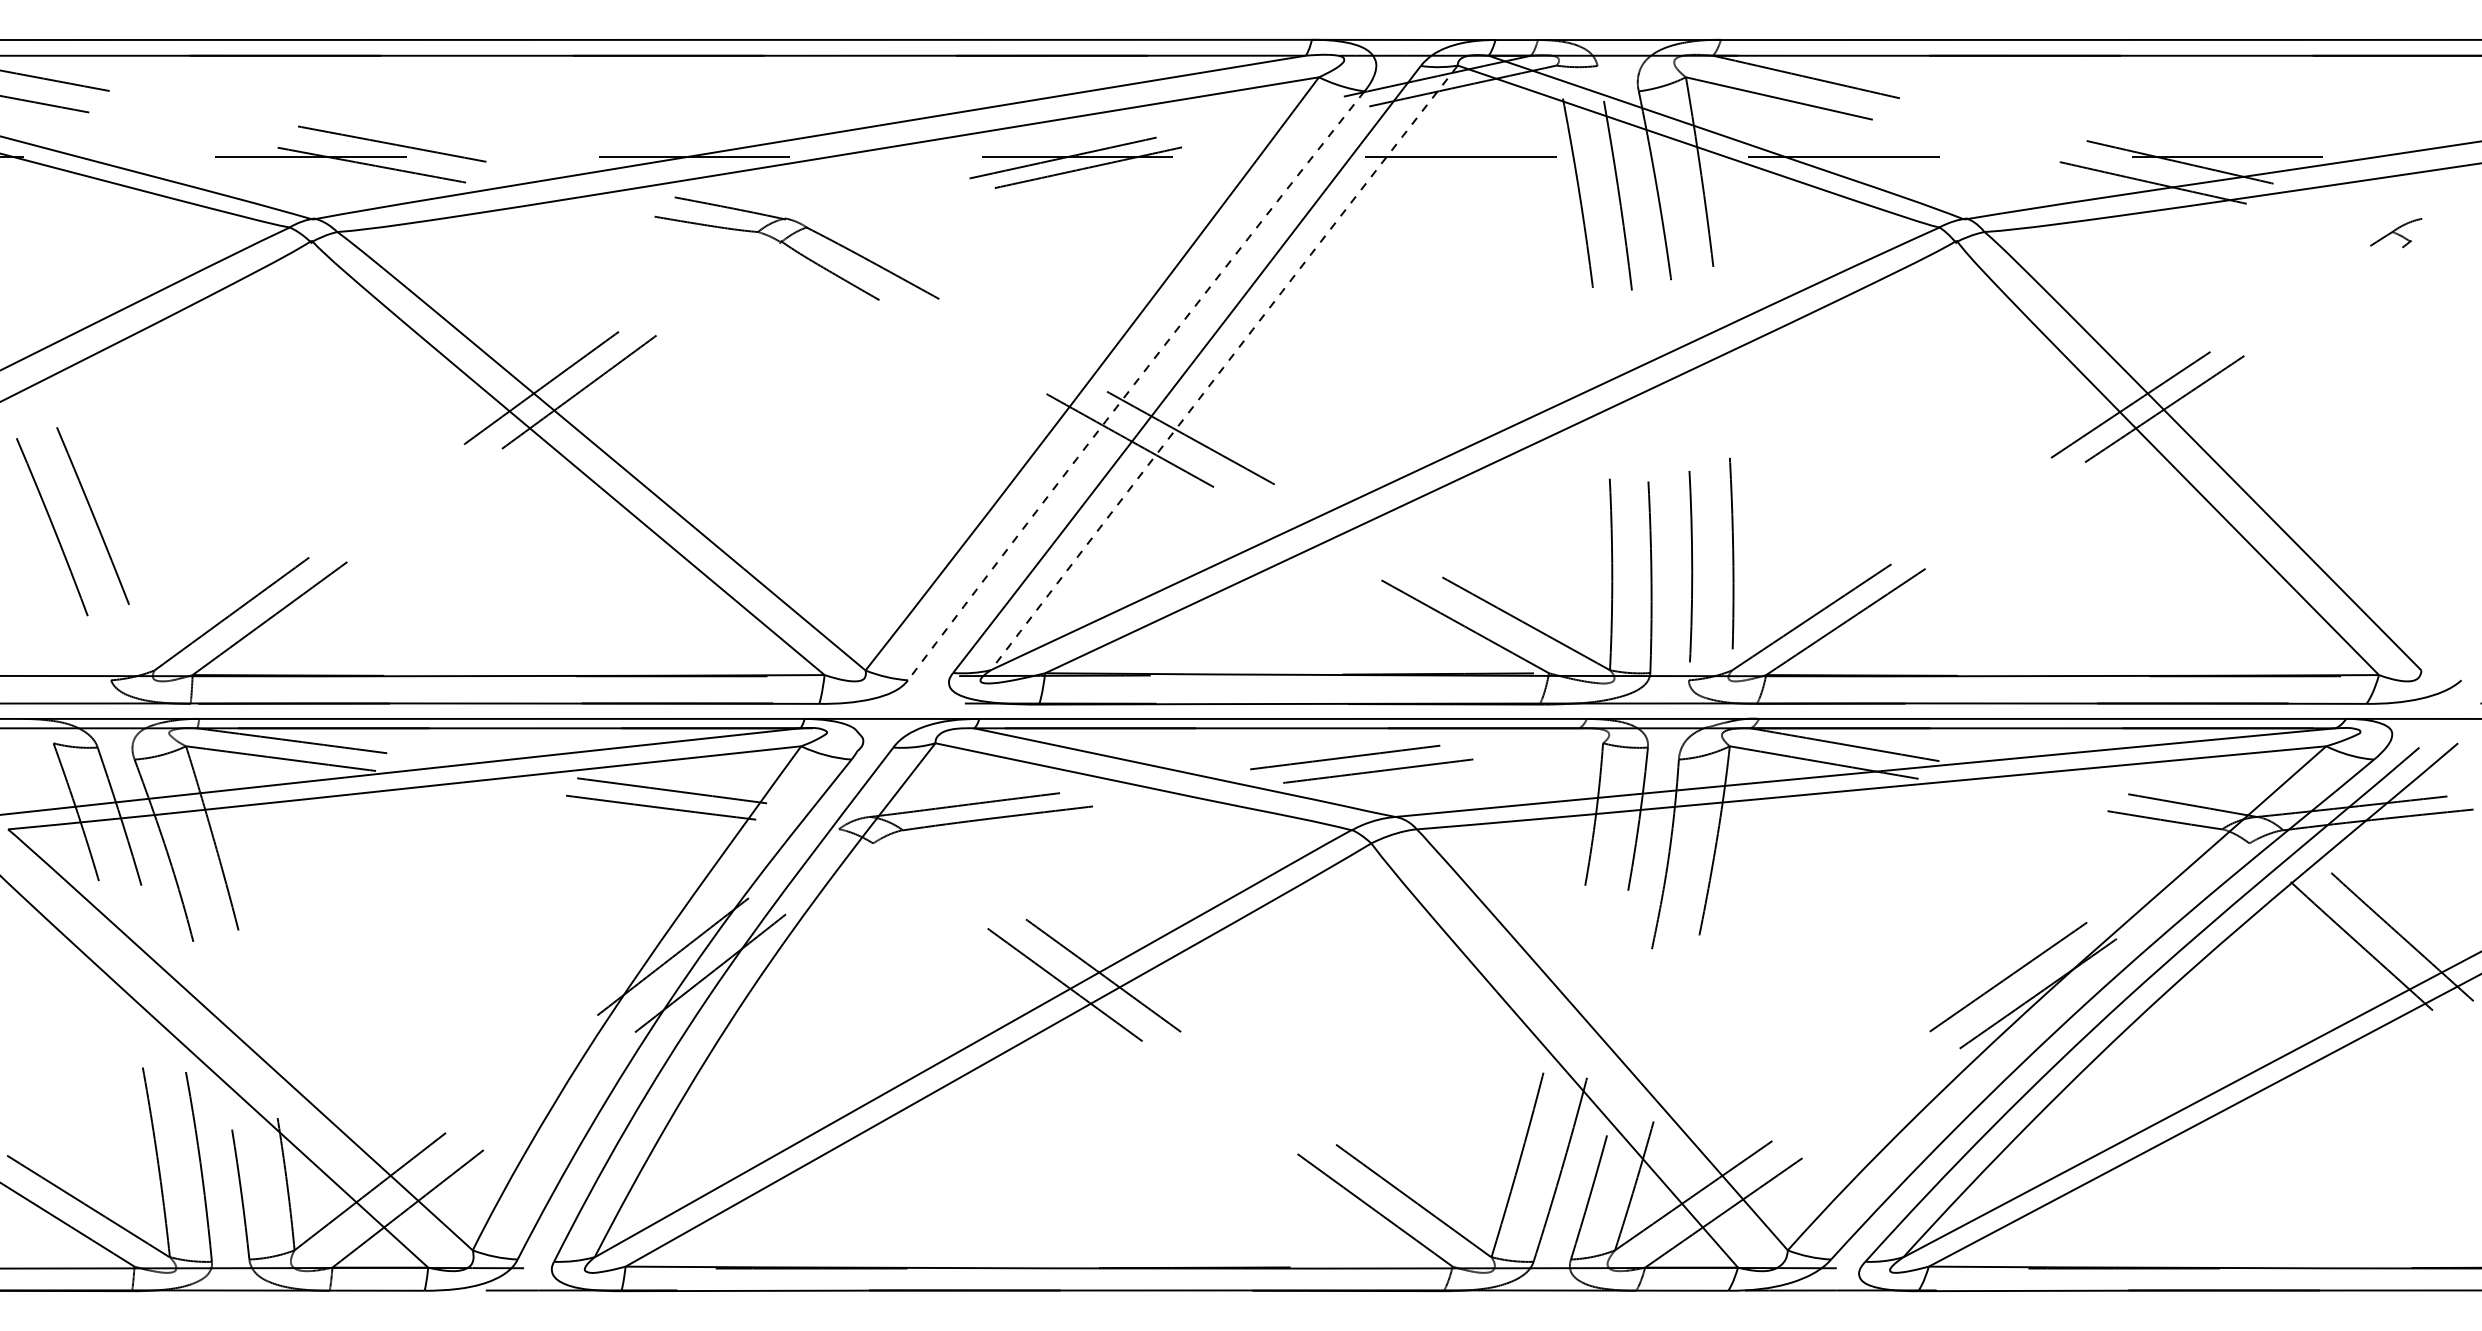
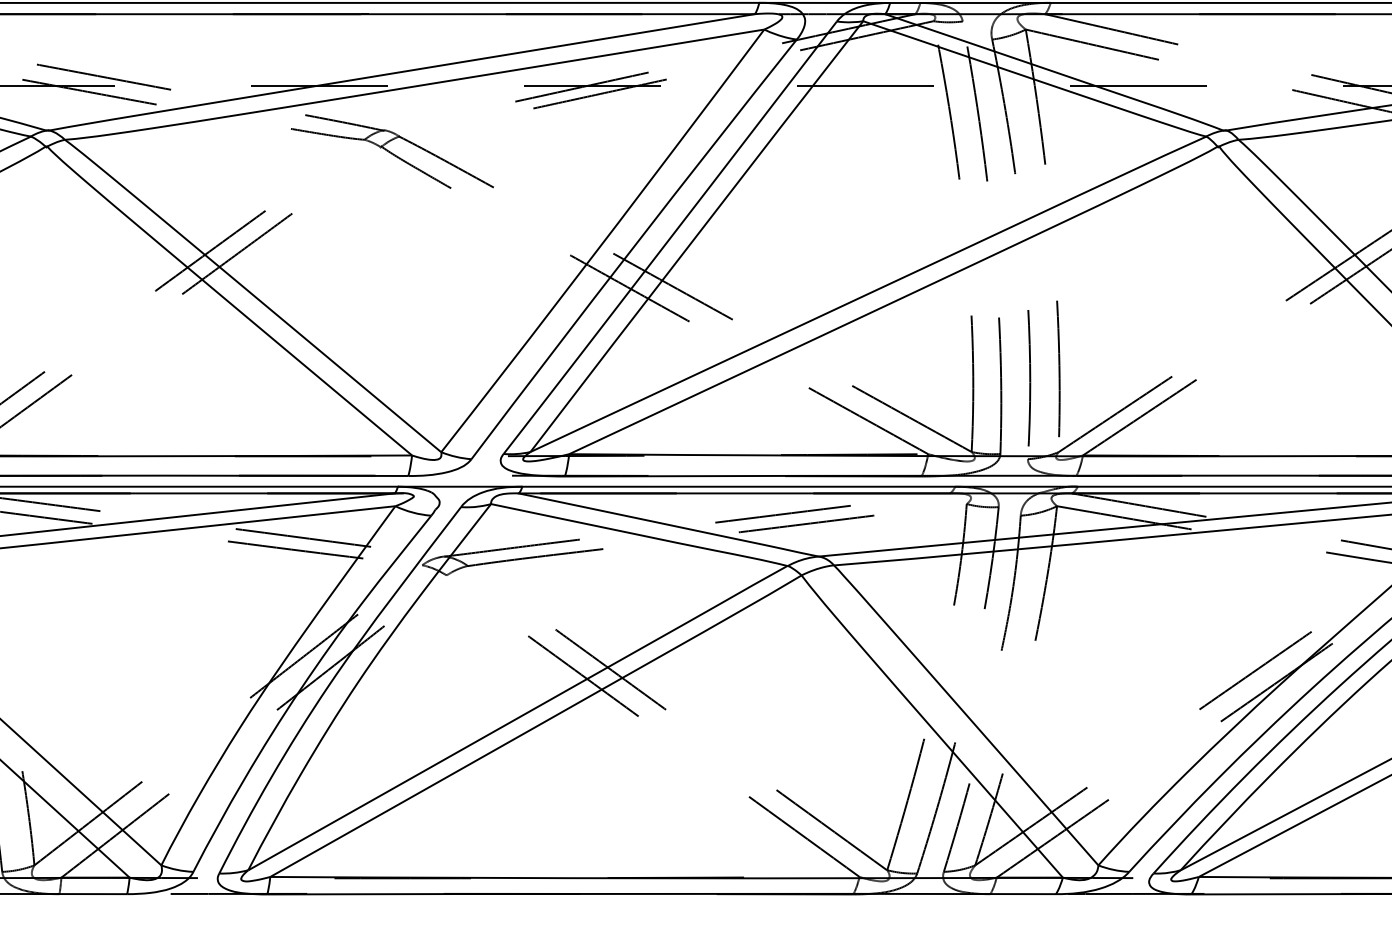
arc: (1223, 367) -> (696, 236), dashed -> solid
arc: (1134, 384) -> (632, 248), dashed -> solid

